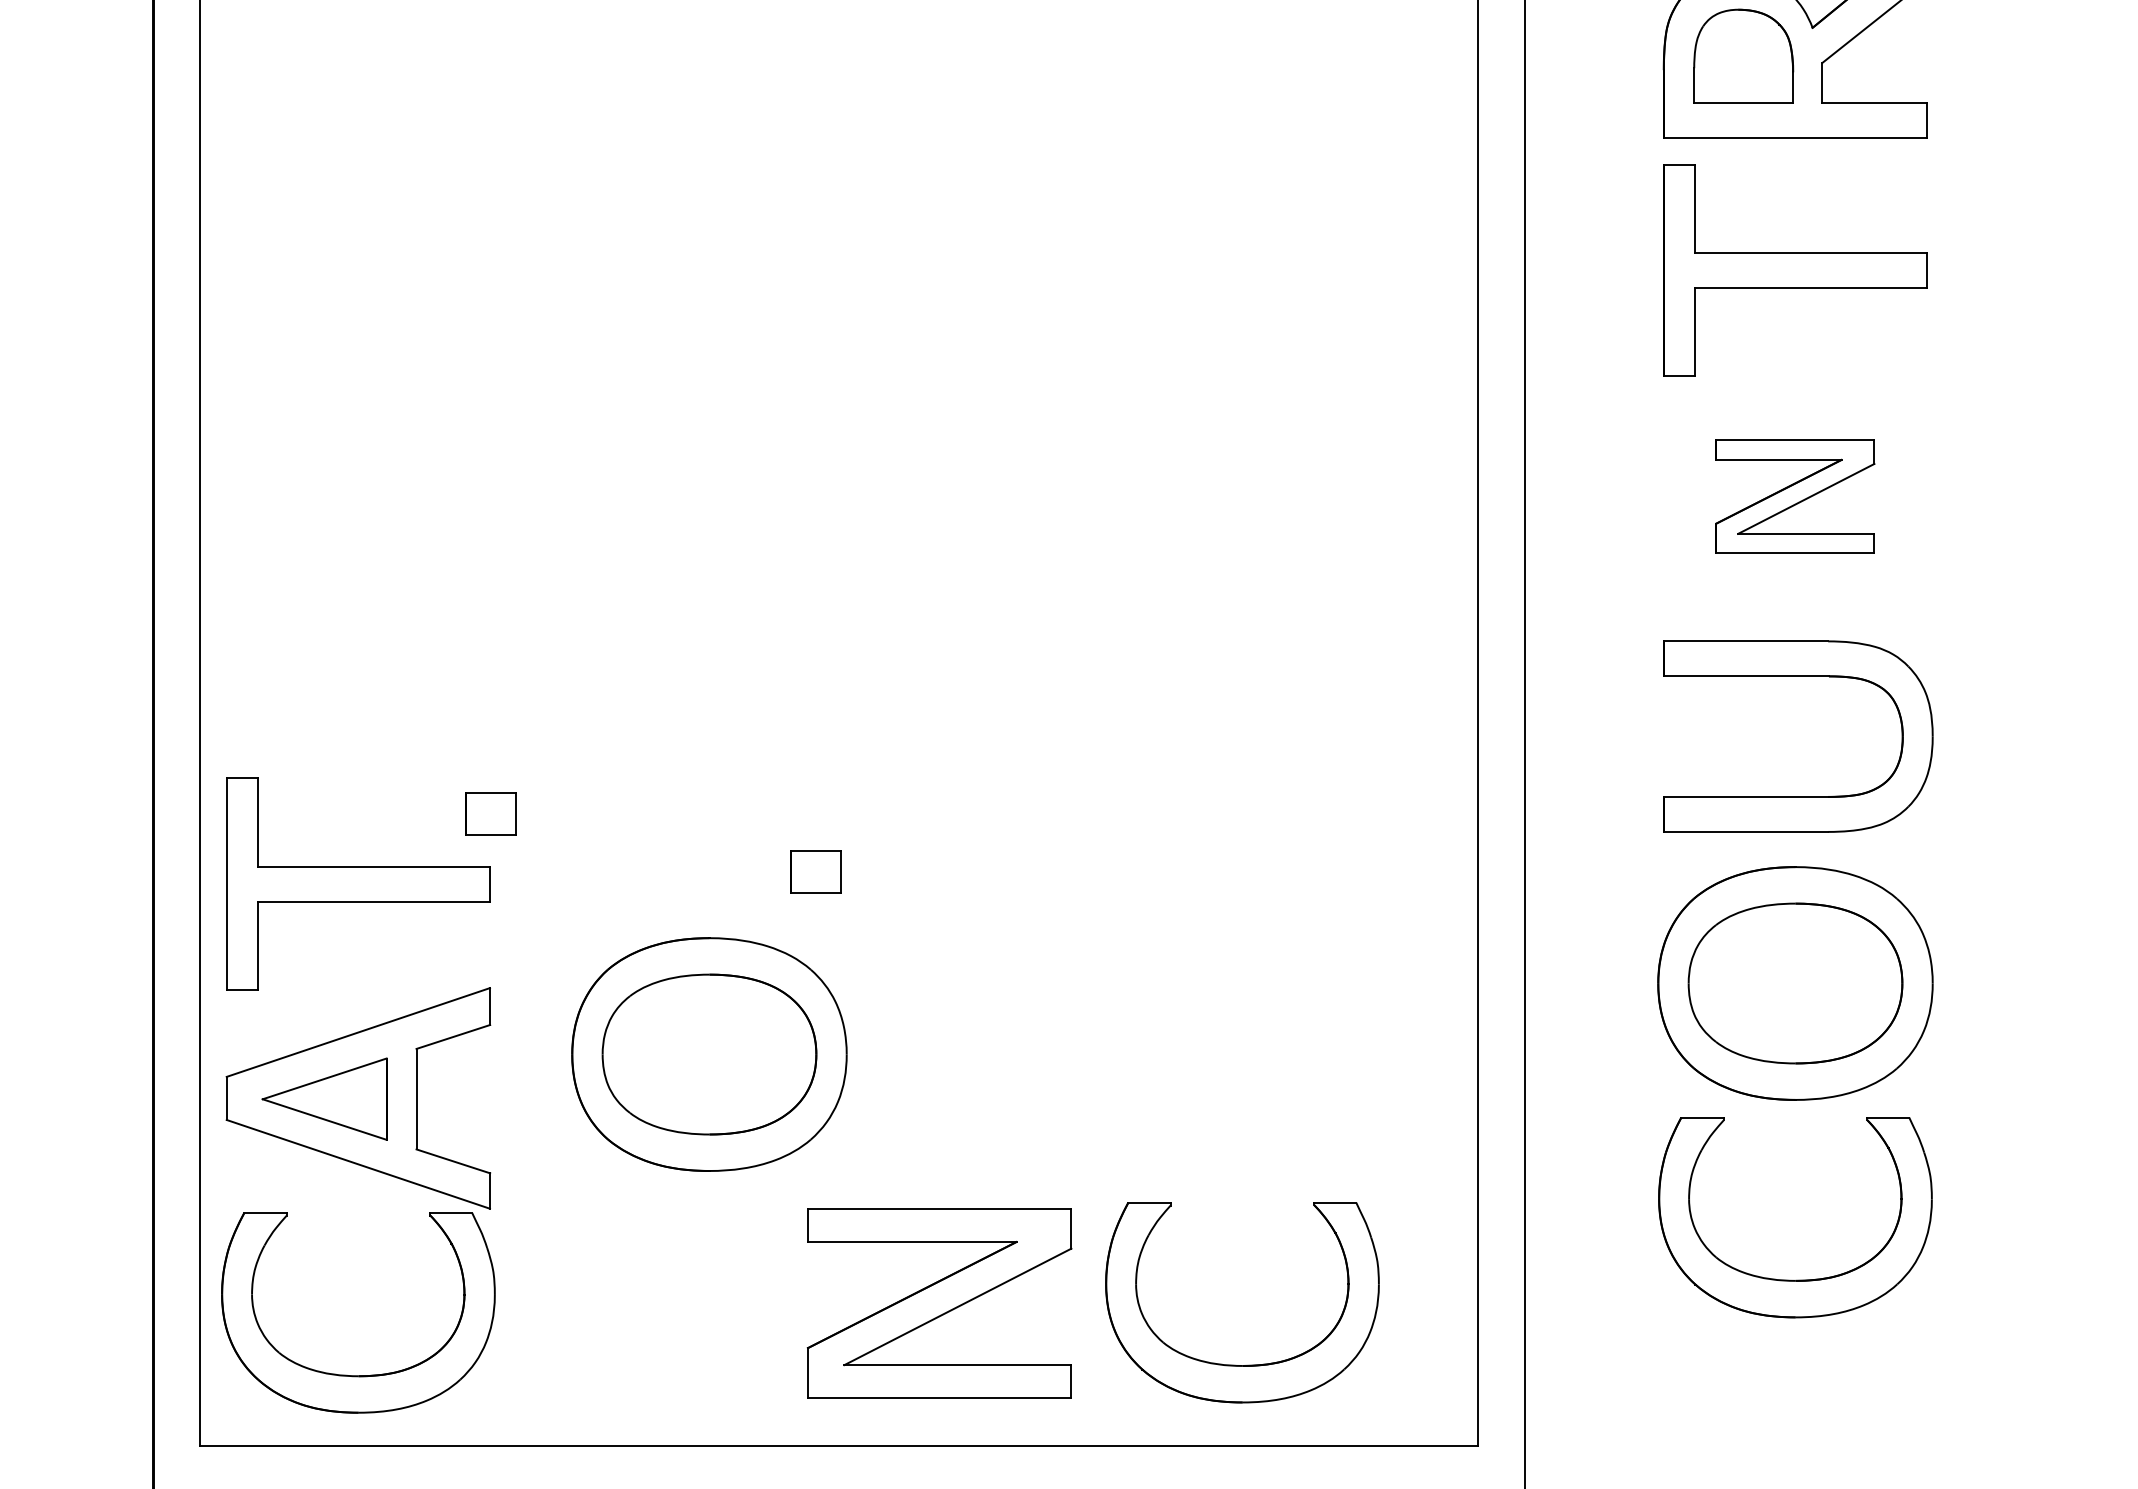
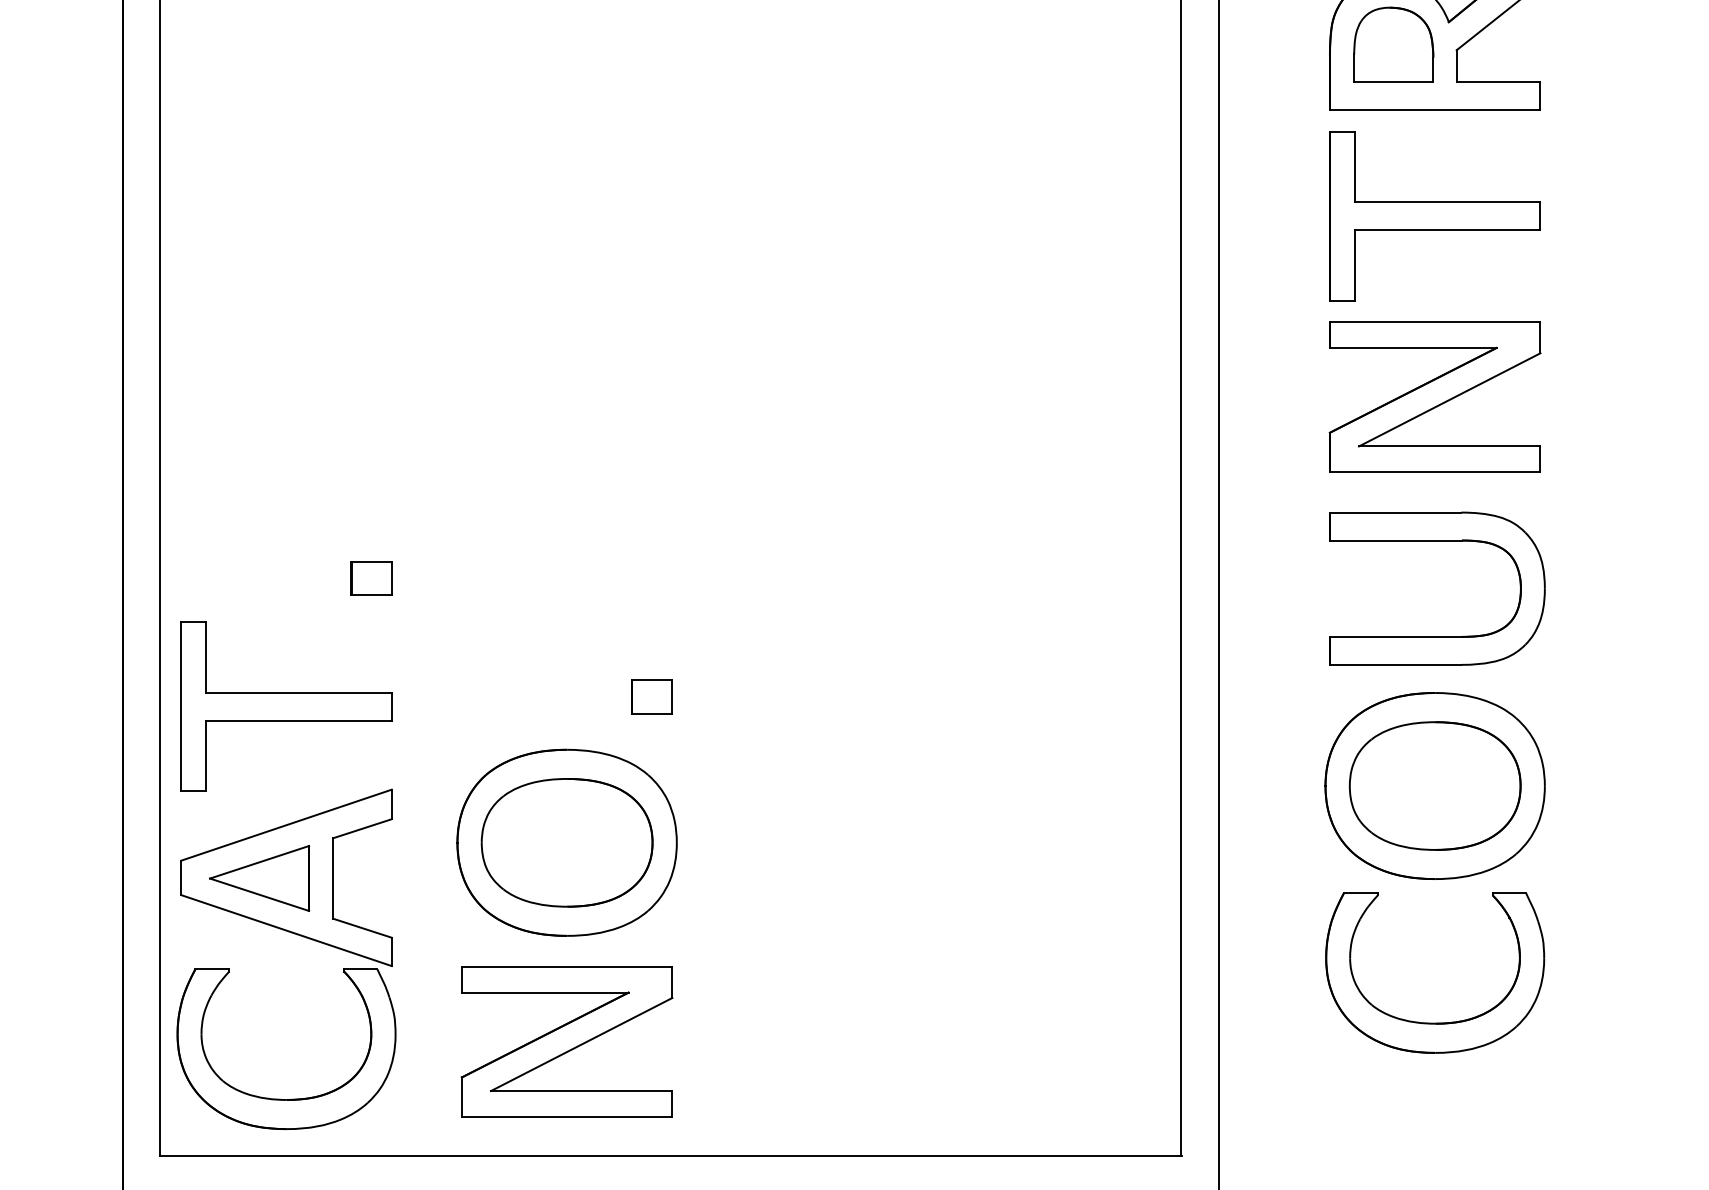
part: (1794, 496) -> (1434, 396), size x1.67
part: (490, 813) -> (371, 578), moved
part: (938, 1303) -> (566, 1041), moved
part: (1242, 1364) -> (993, 1090), removed

